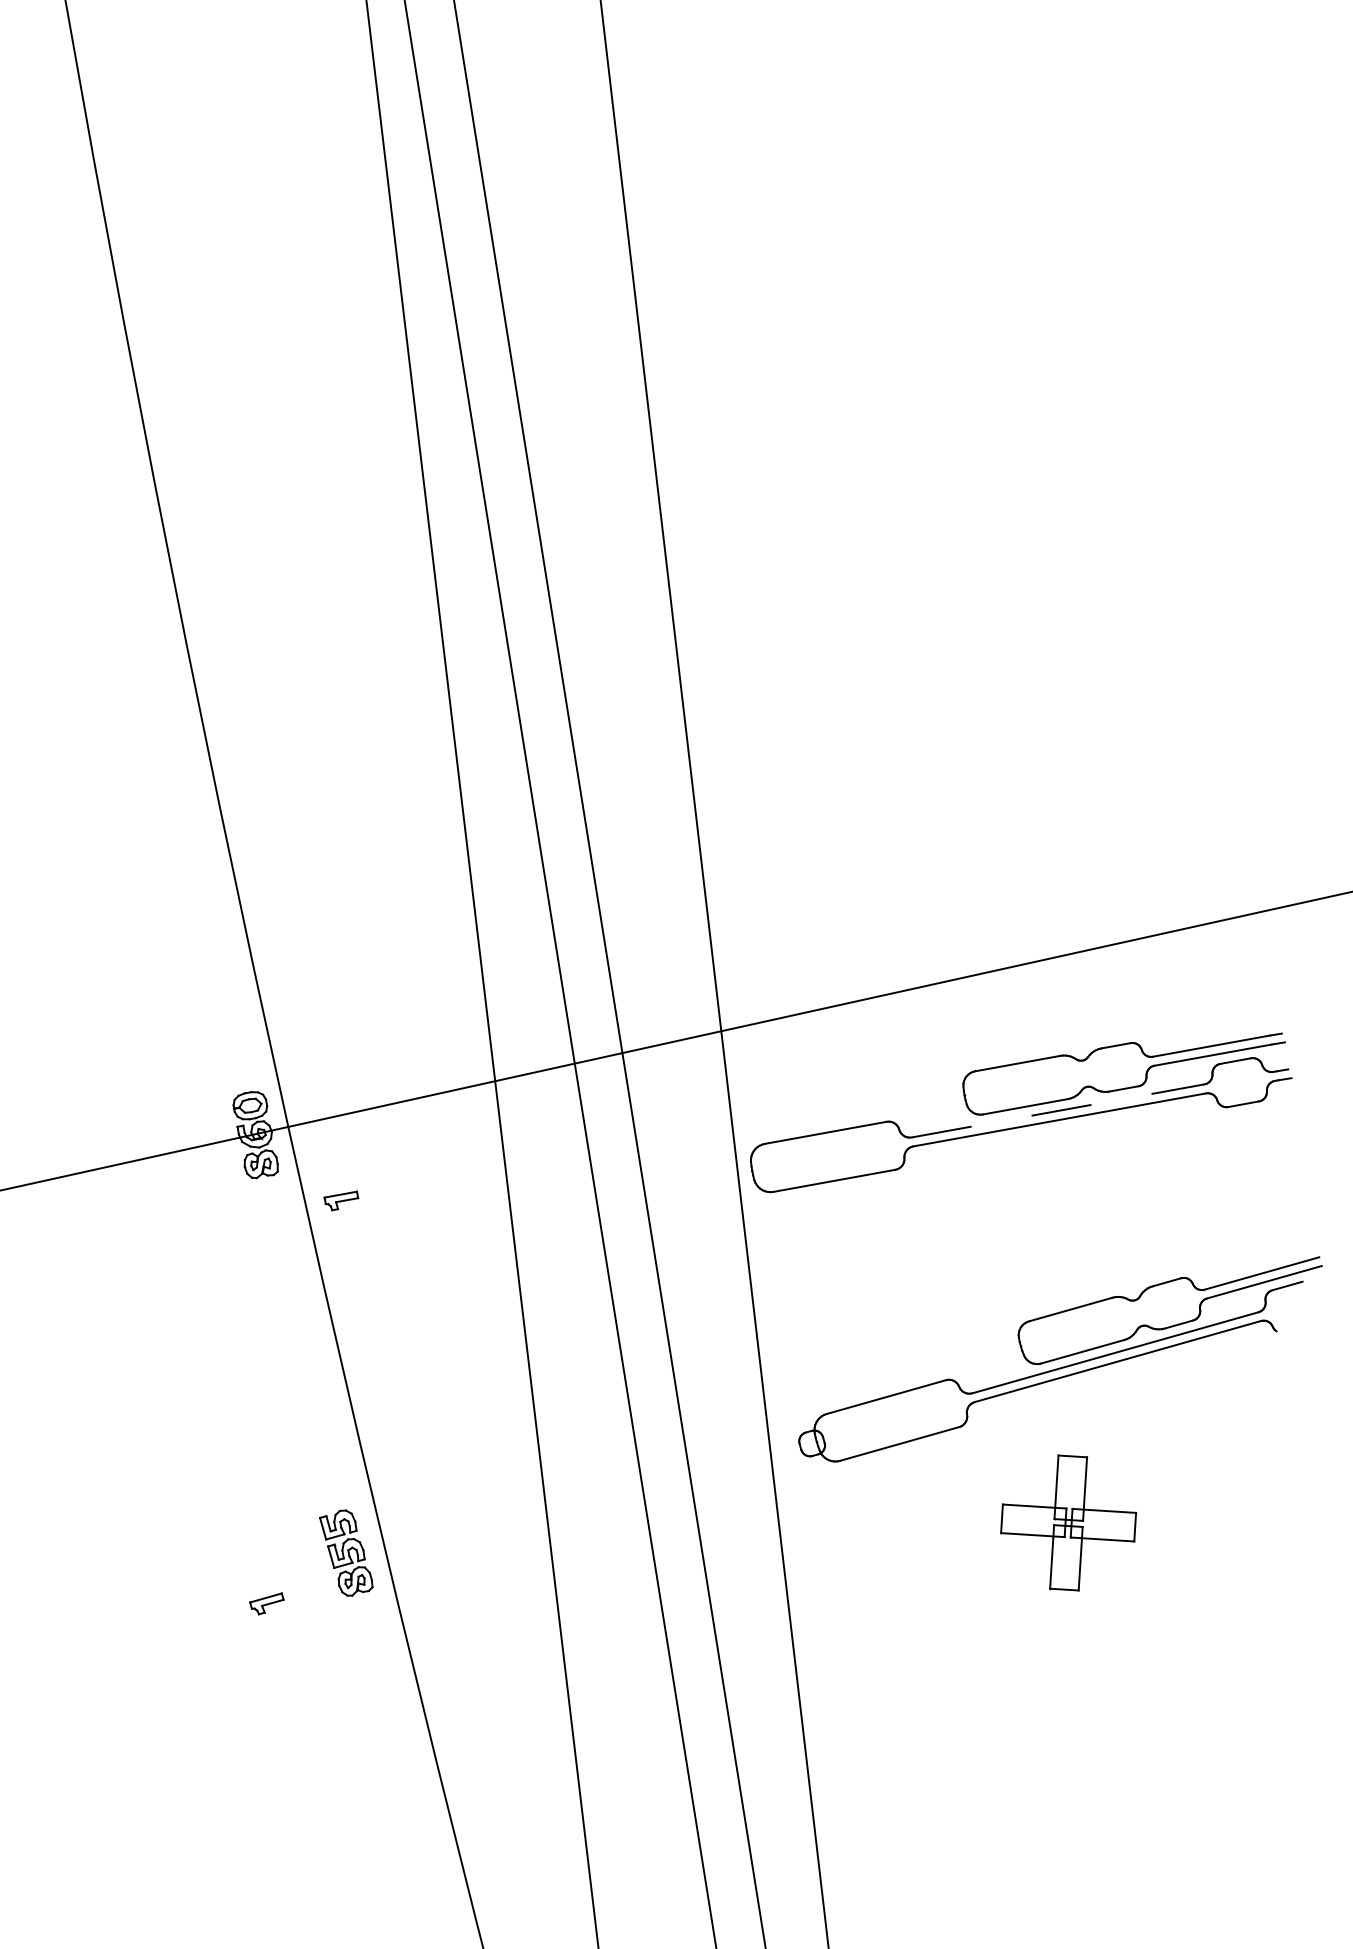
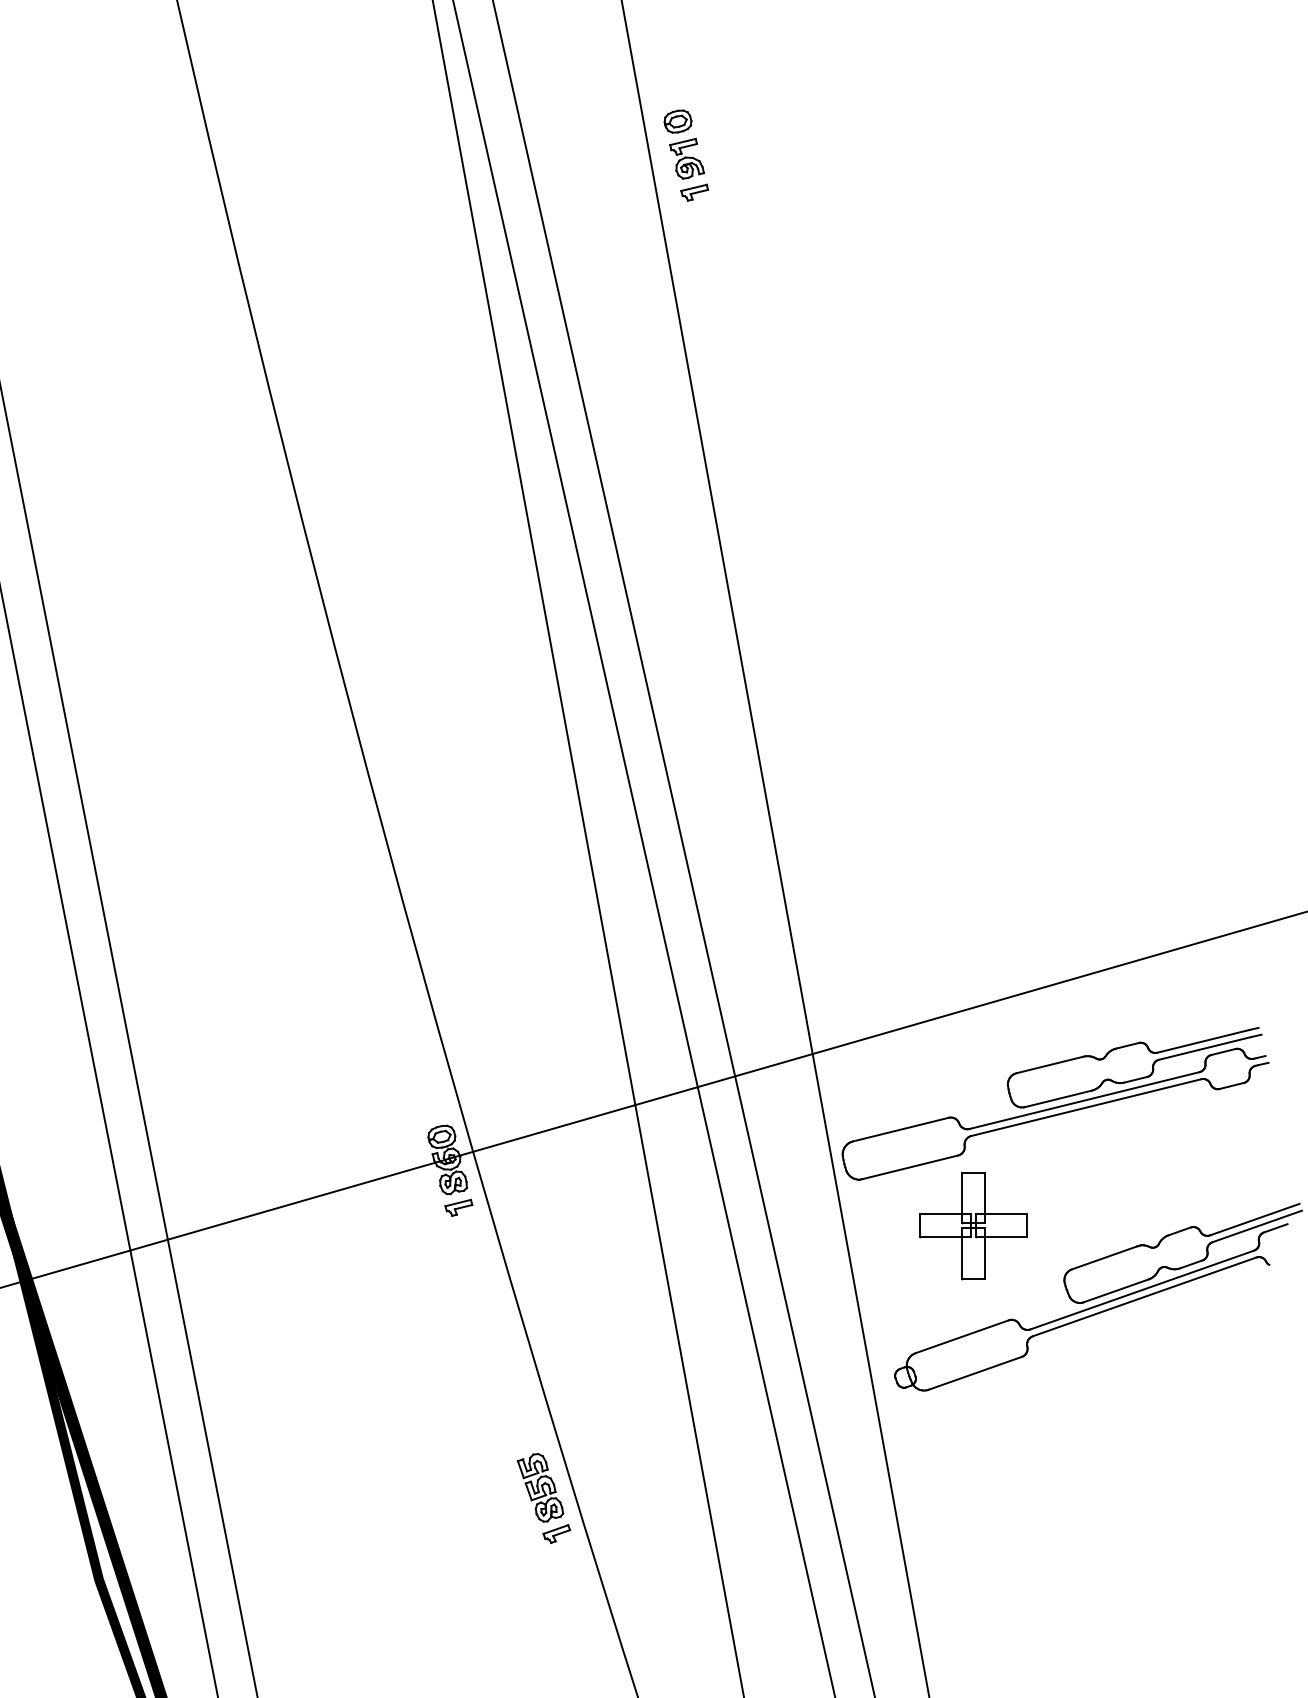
line: (1058, 1110) -> (1084, 1100), dashed -> solid
part: (340, 1200) -> (458, 1207), moved
part: (1068, 1523) -> (973, 1226), moved
part: (266, 1602) -> (556, 1533), moved

